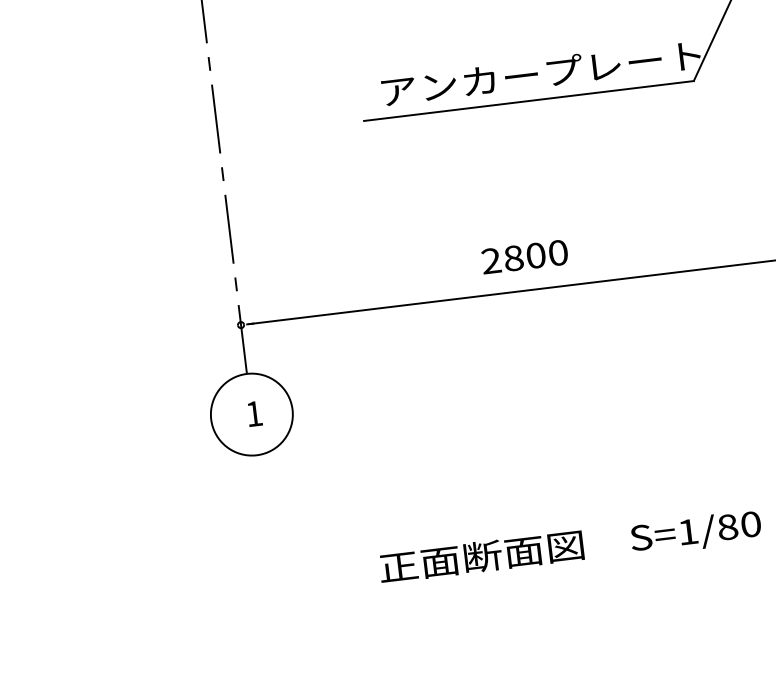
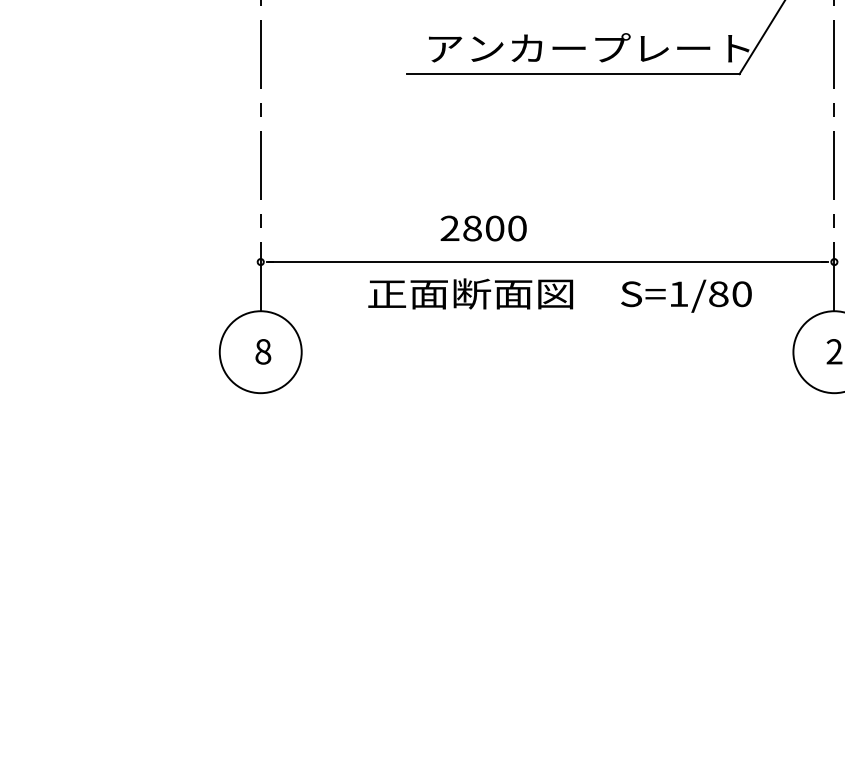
text: (524, 256) -> (483, 228), moved
text: (254, 413) -> (263, 351), 1 -> 8
text: (569, 547) -> (559, 295), moved

